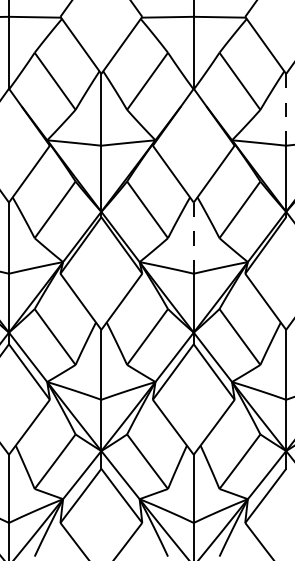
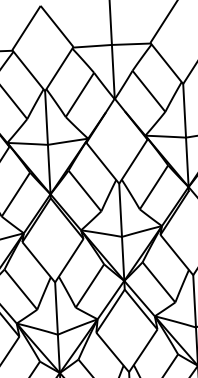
line: (286, 109) -> (184, 110), dashed -> solid
line: (193, 238) -> (120, 210), dashed -> solid

